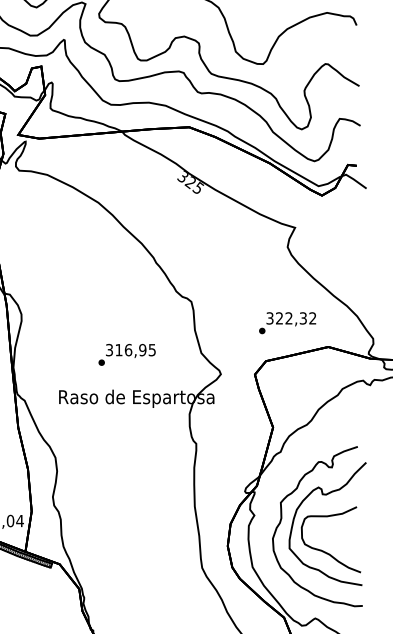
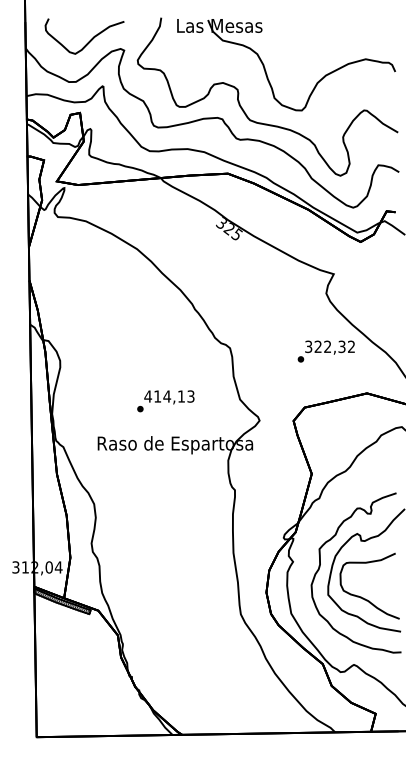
text: (286, 323) -> (325, 351), moved
text: (130, 350) -> (169, 396), 316,95 -> 414,13

